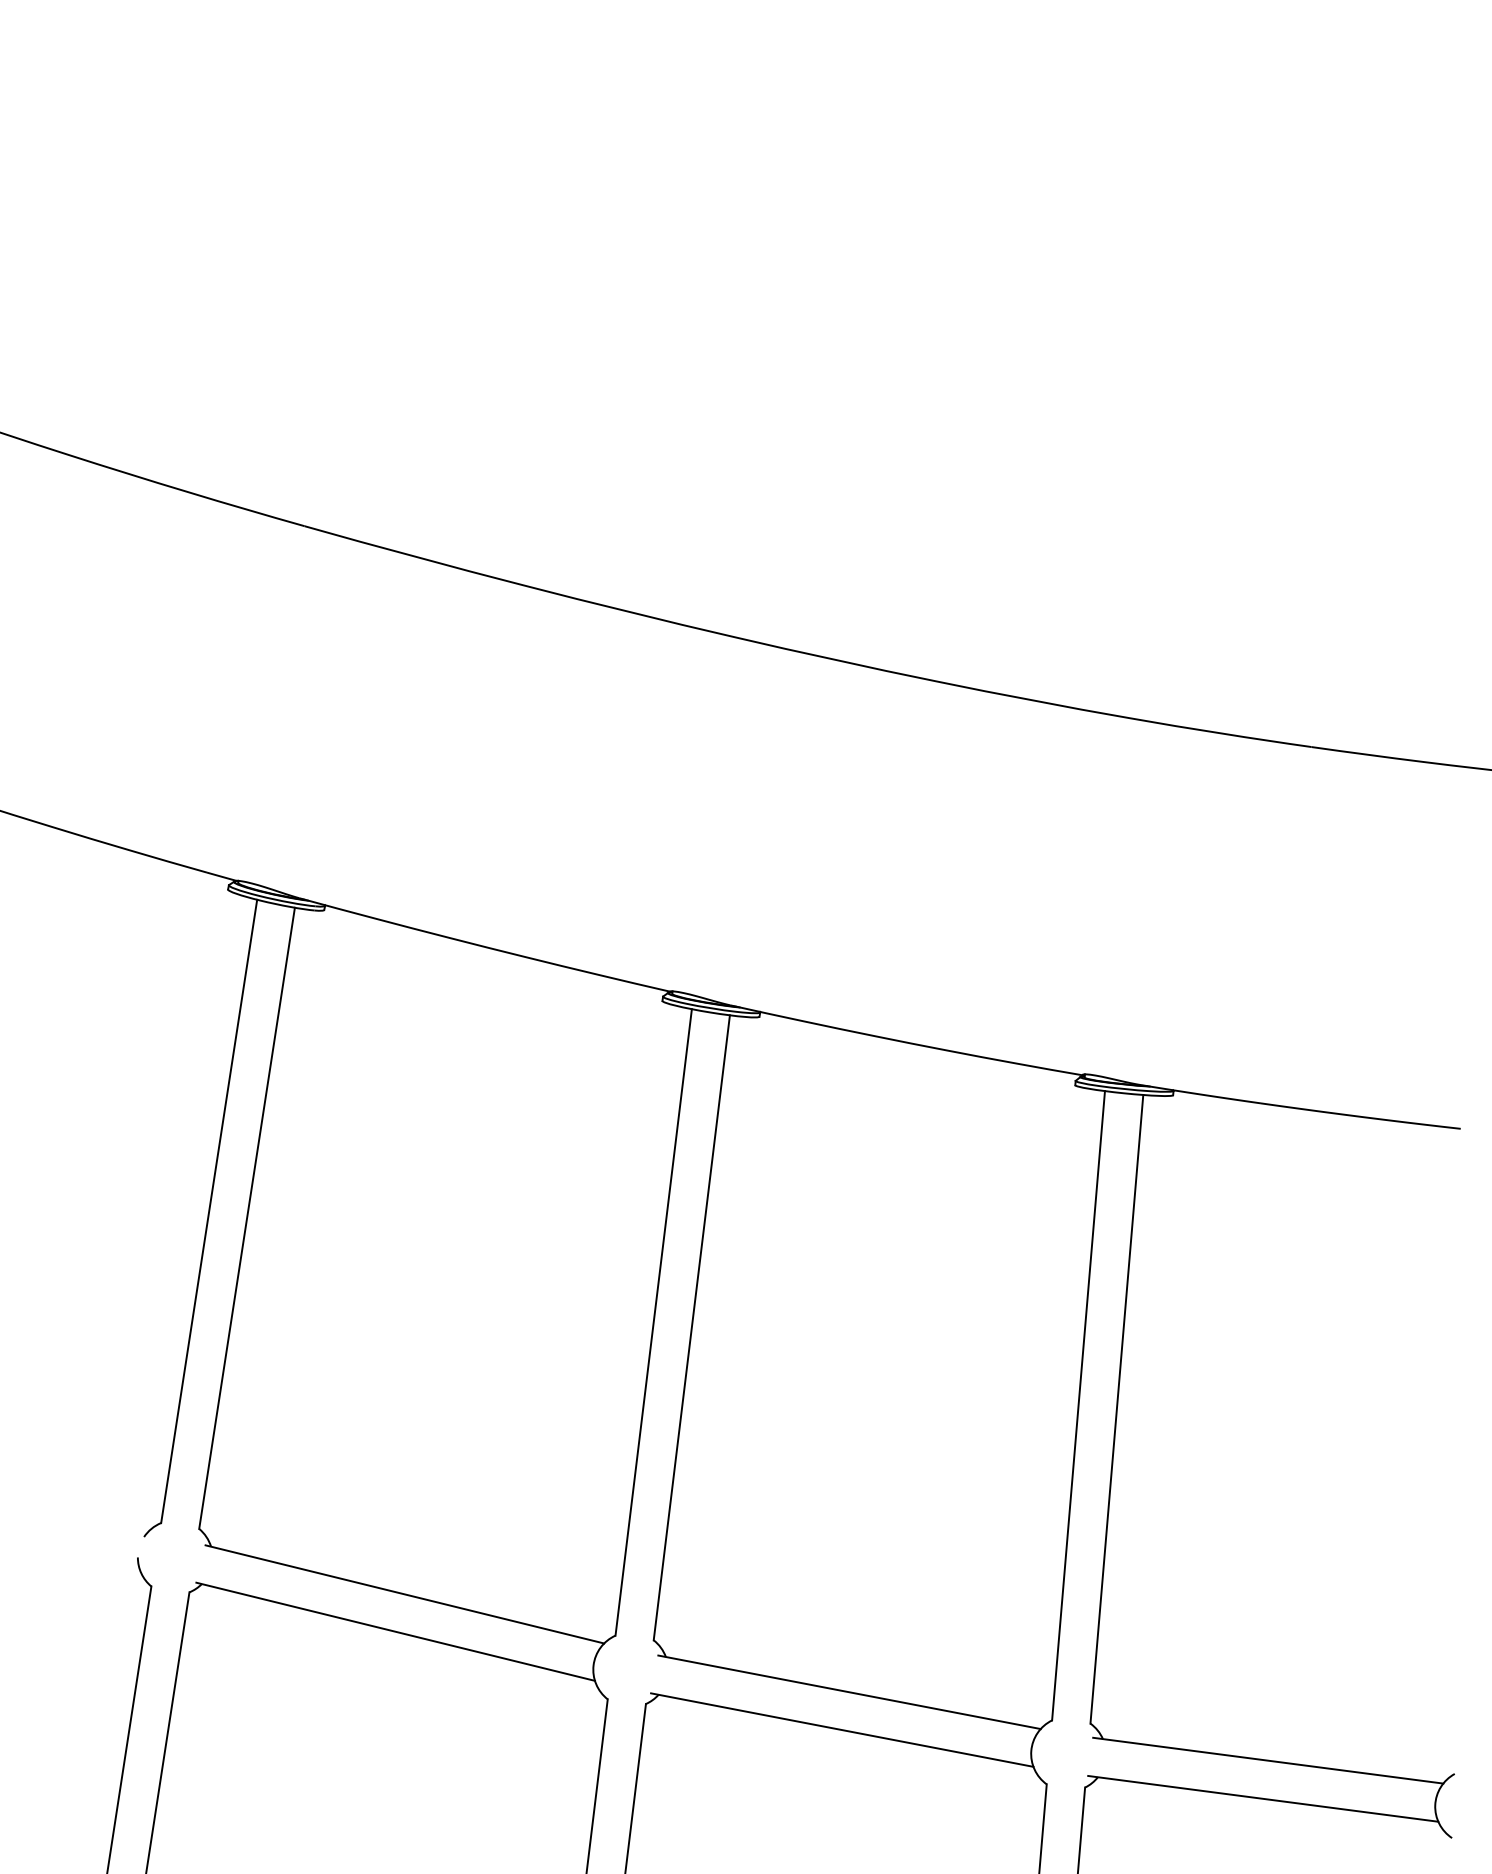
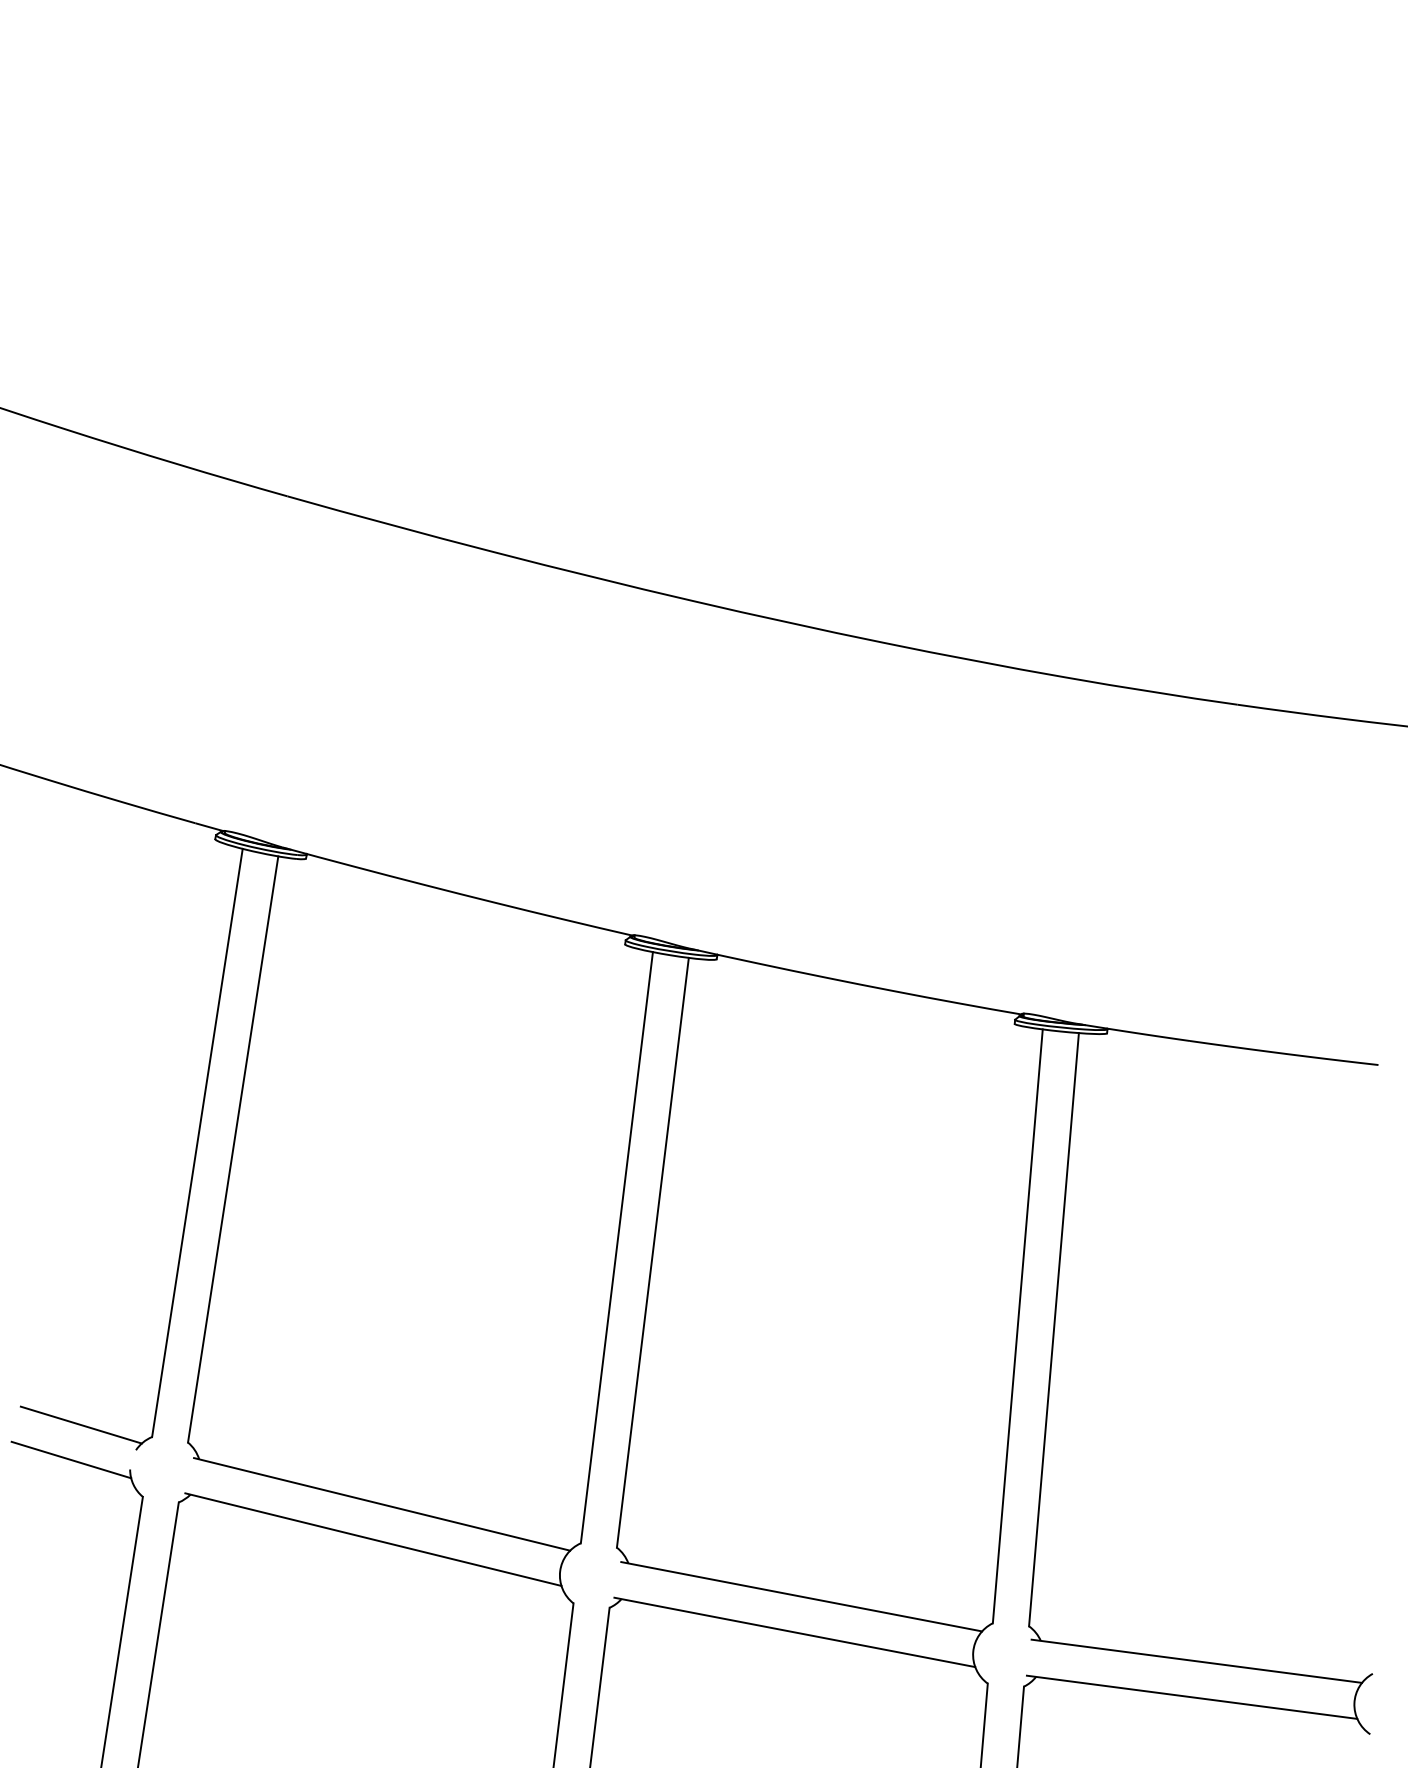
line: (85, 1509) -> (80, 1424), added
line: (75, 1546) -> (71, 1459), added

